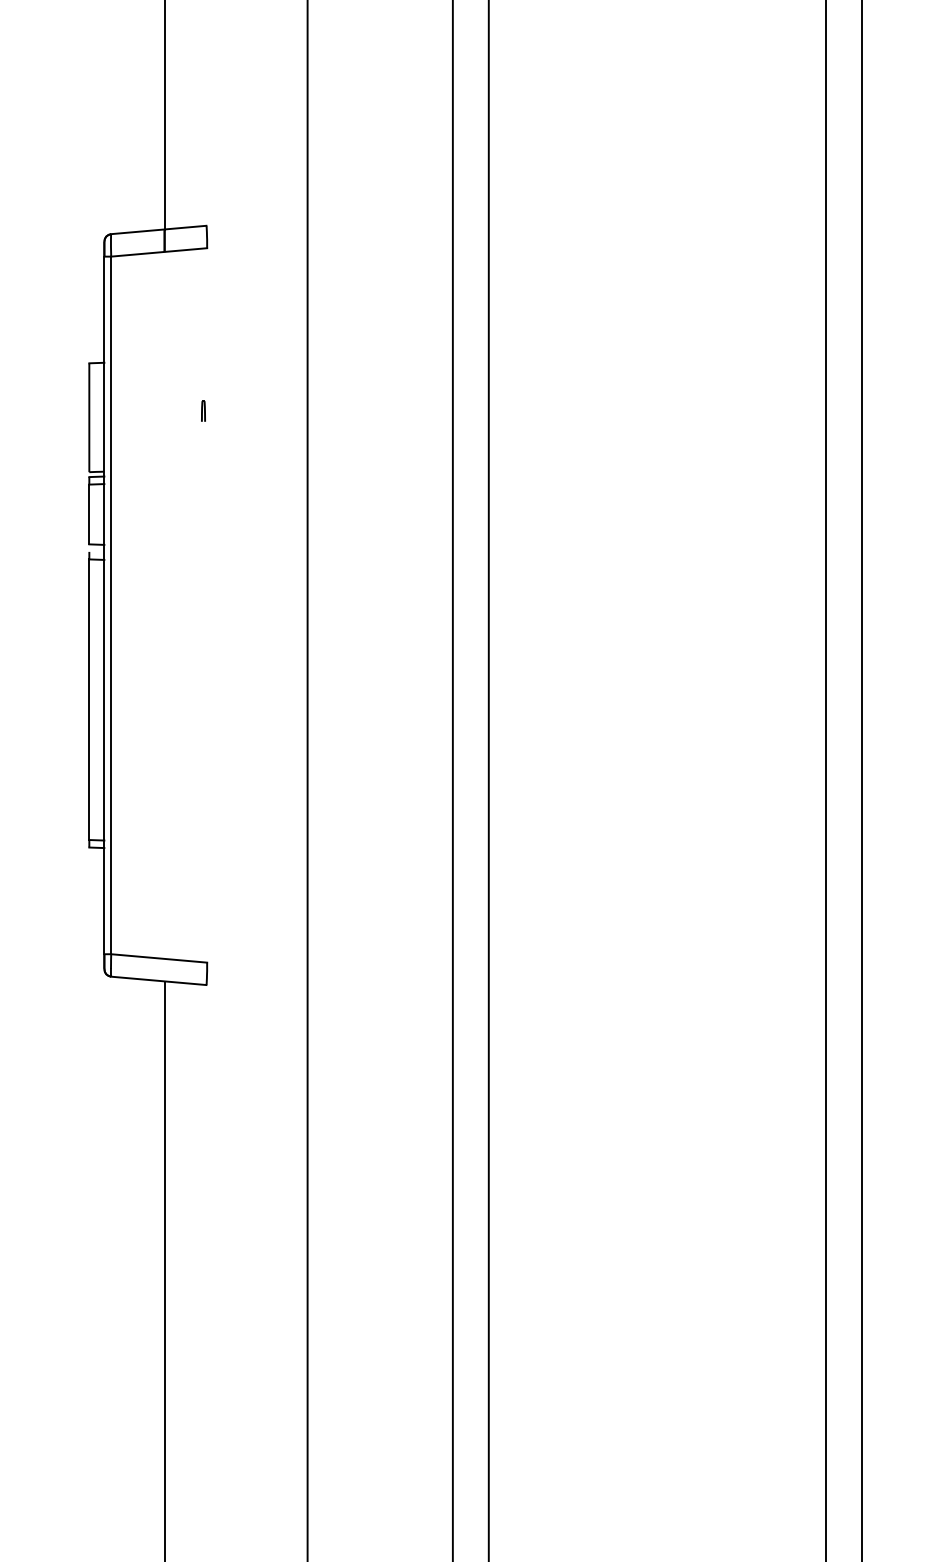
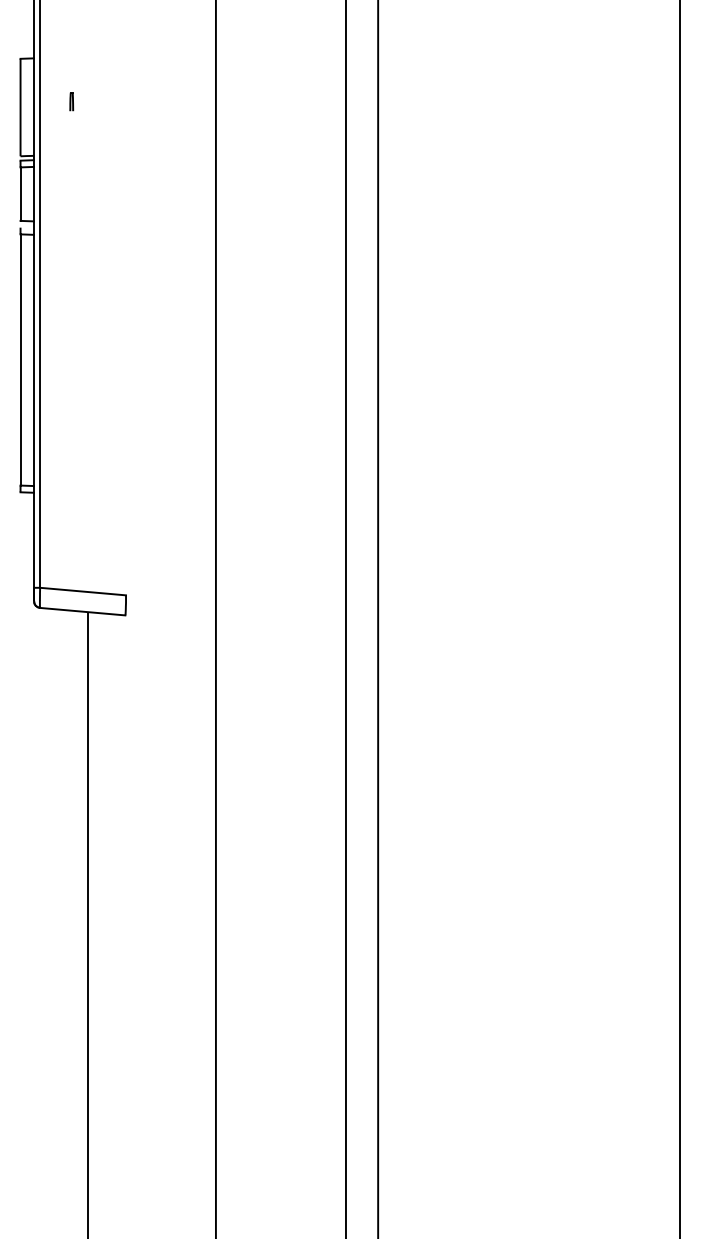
line: (202, 410) -> (70, 101), moved

